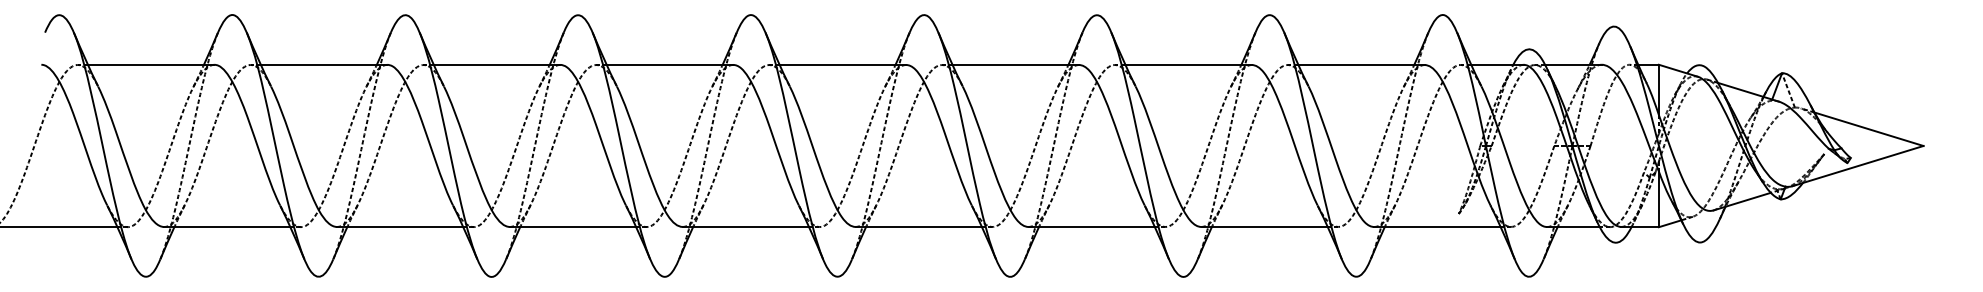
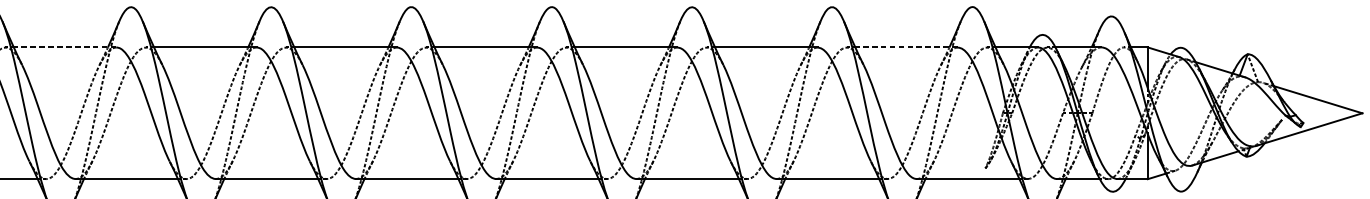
line: (323, 64) -> (64, 47), solid -> dashed
line: (1360, 64) -> (905, 47), solid -> dashed

